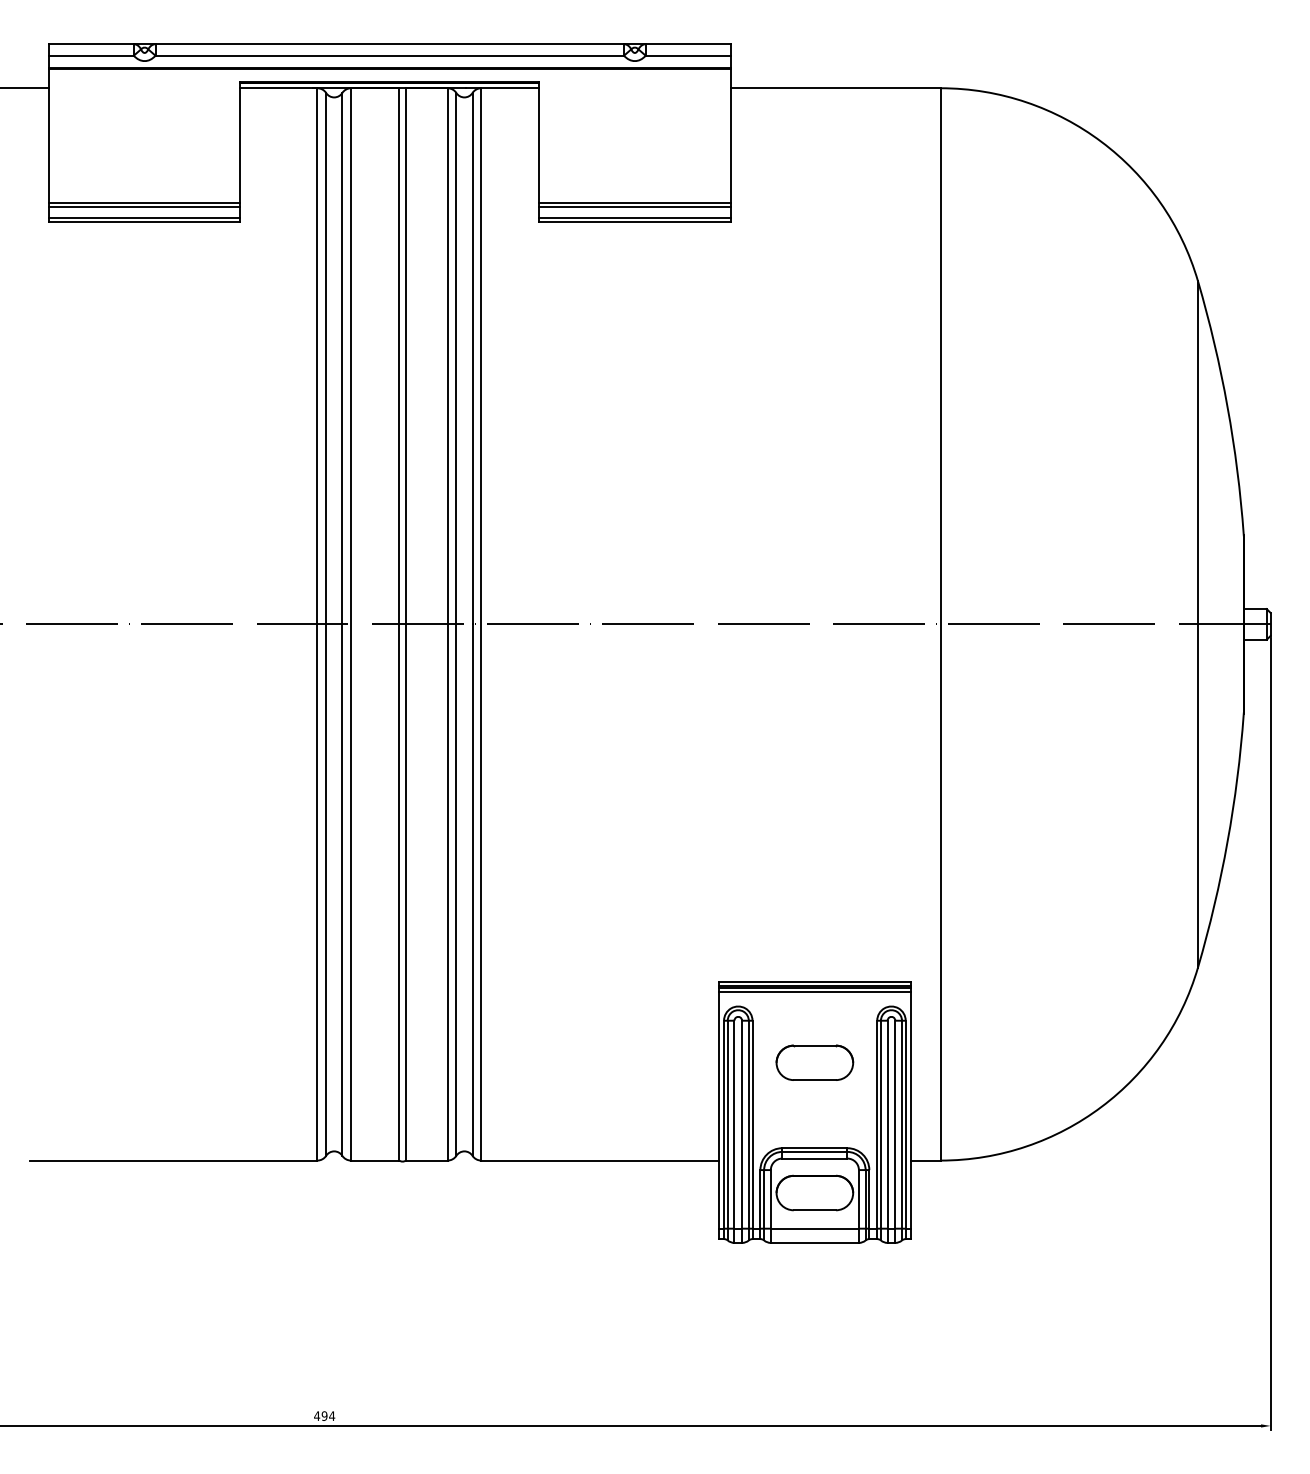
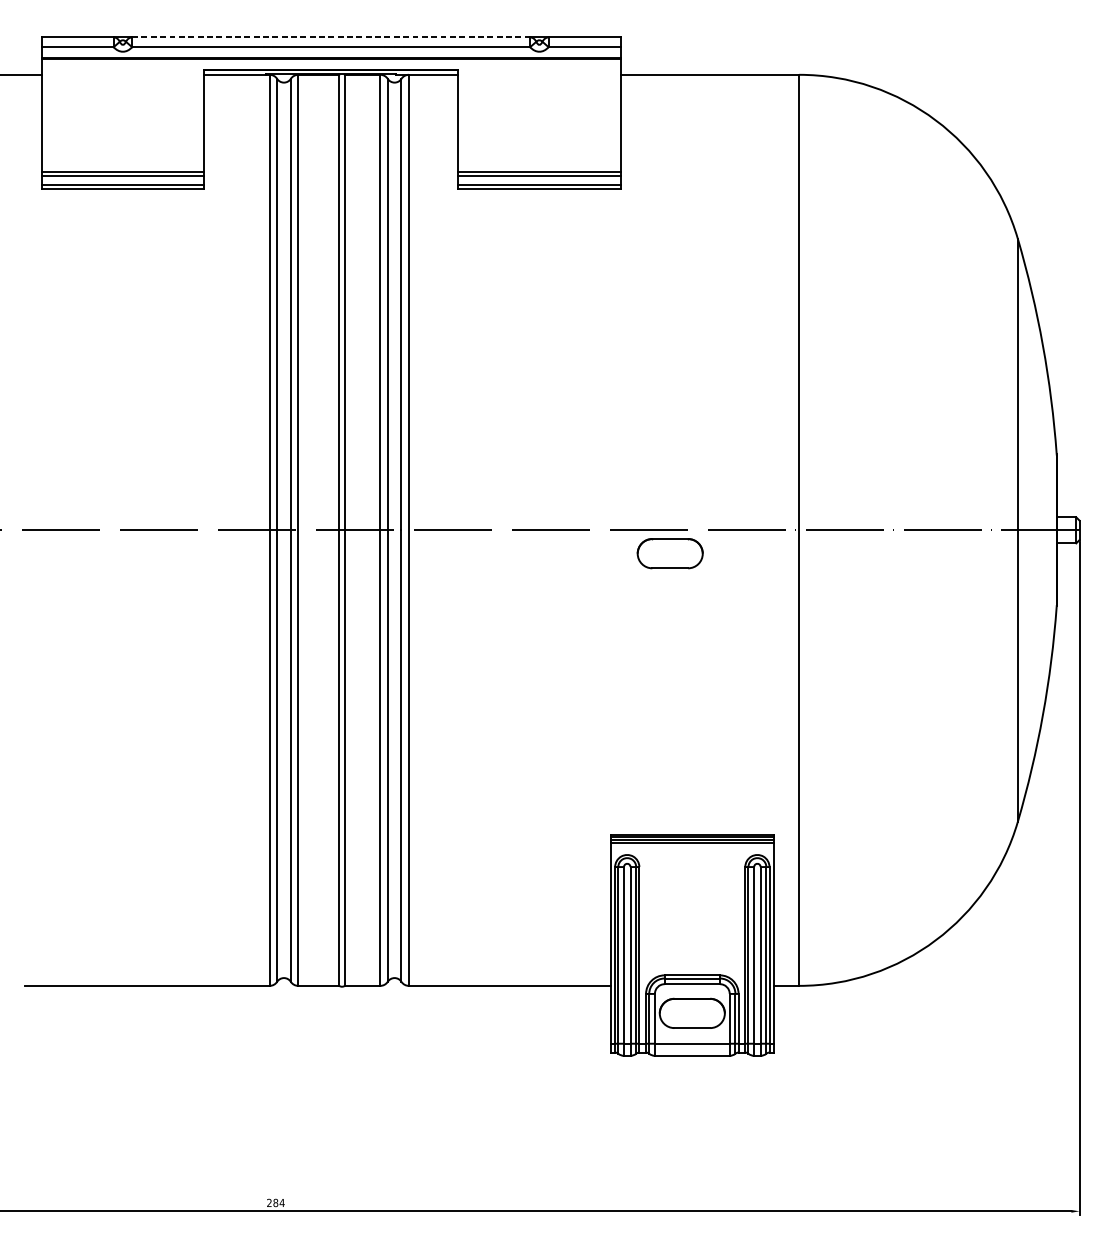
line: (390, 44) -> (331, 37), solid -> dashed
part: (814, 1062) -> (669, 553), moved
text: (320, 1415) -> (272, 1202), 494 -> 284

